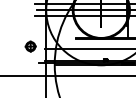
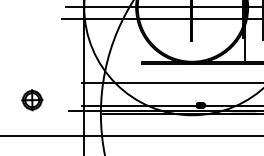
part: (30, 46) -> (31, 99), moved

